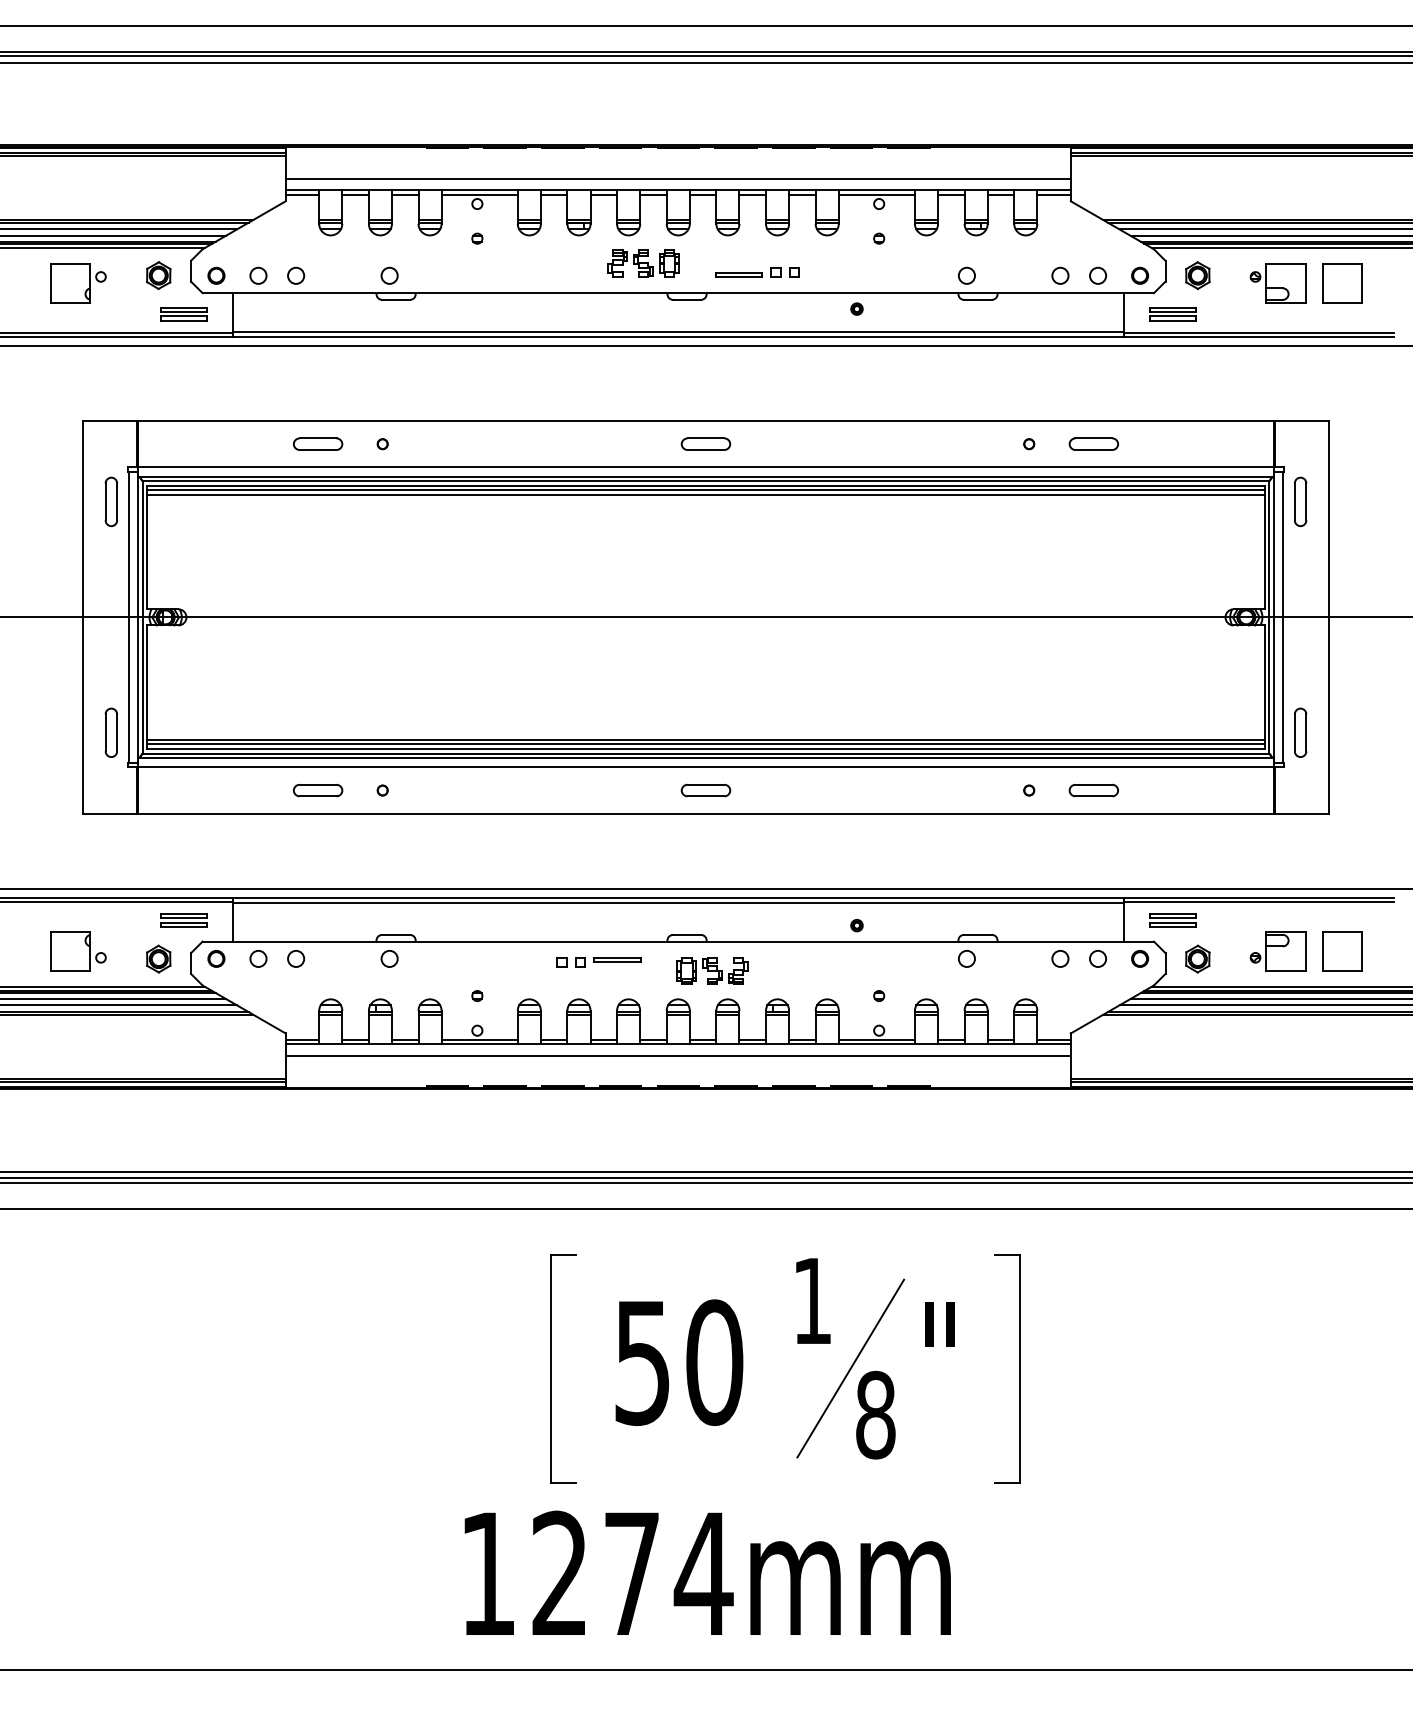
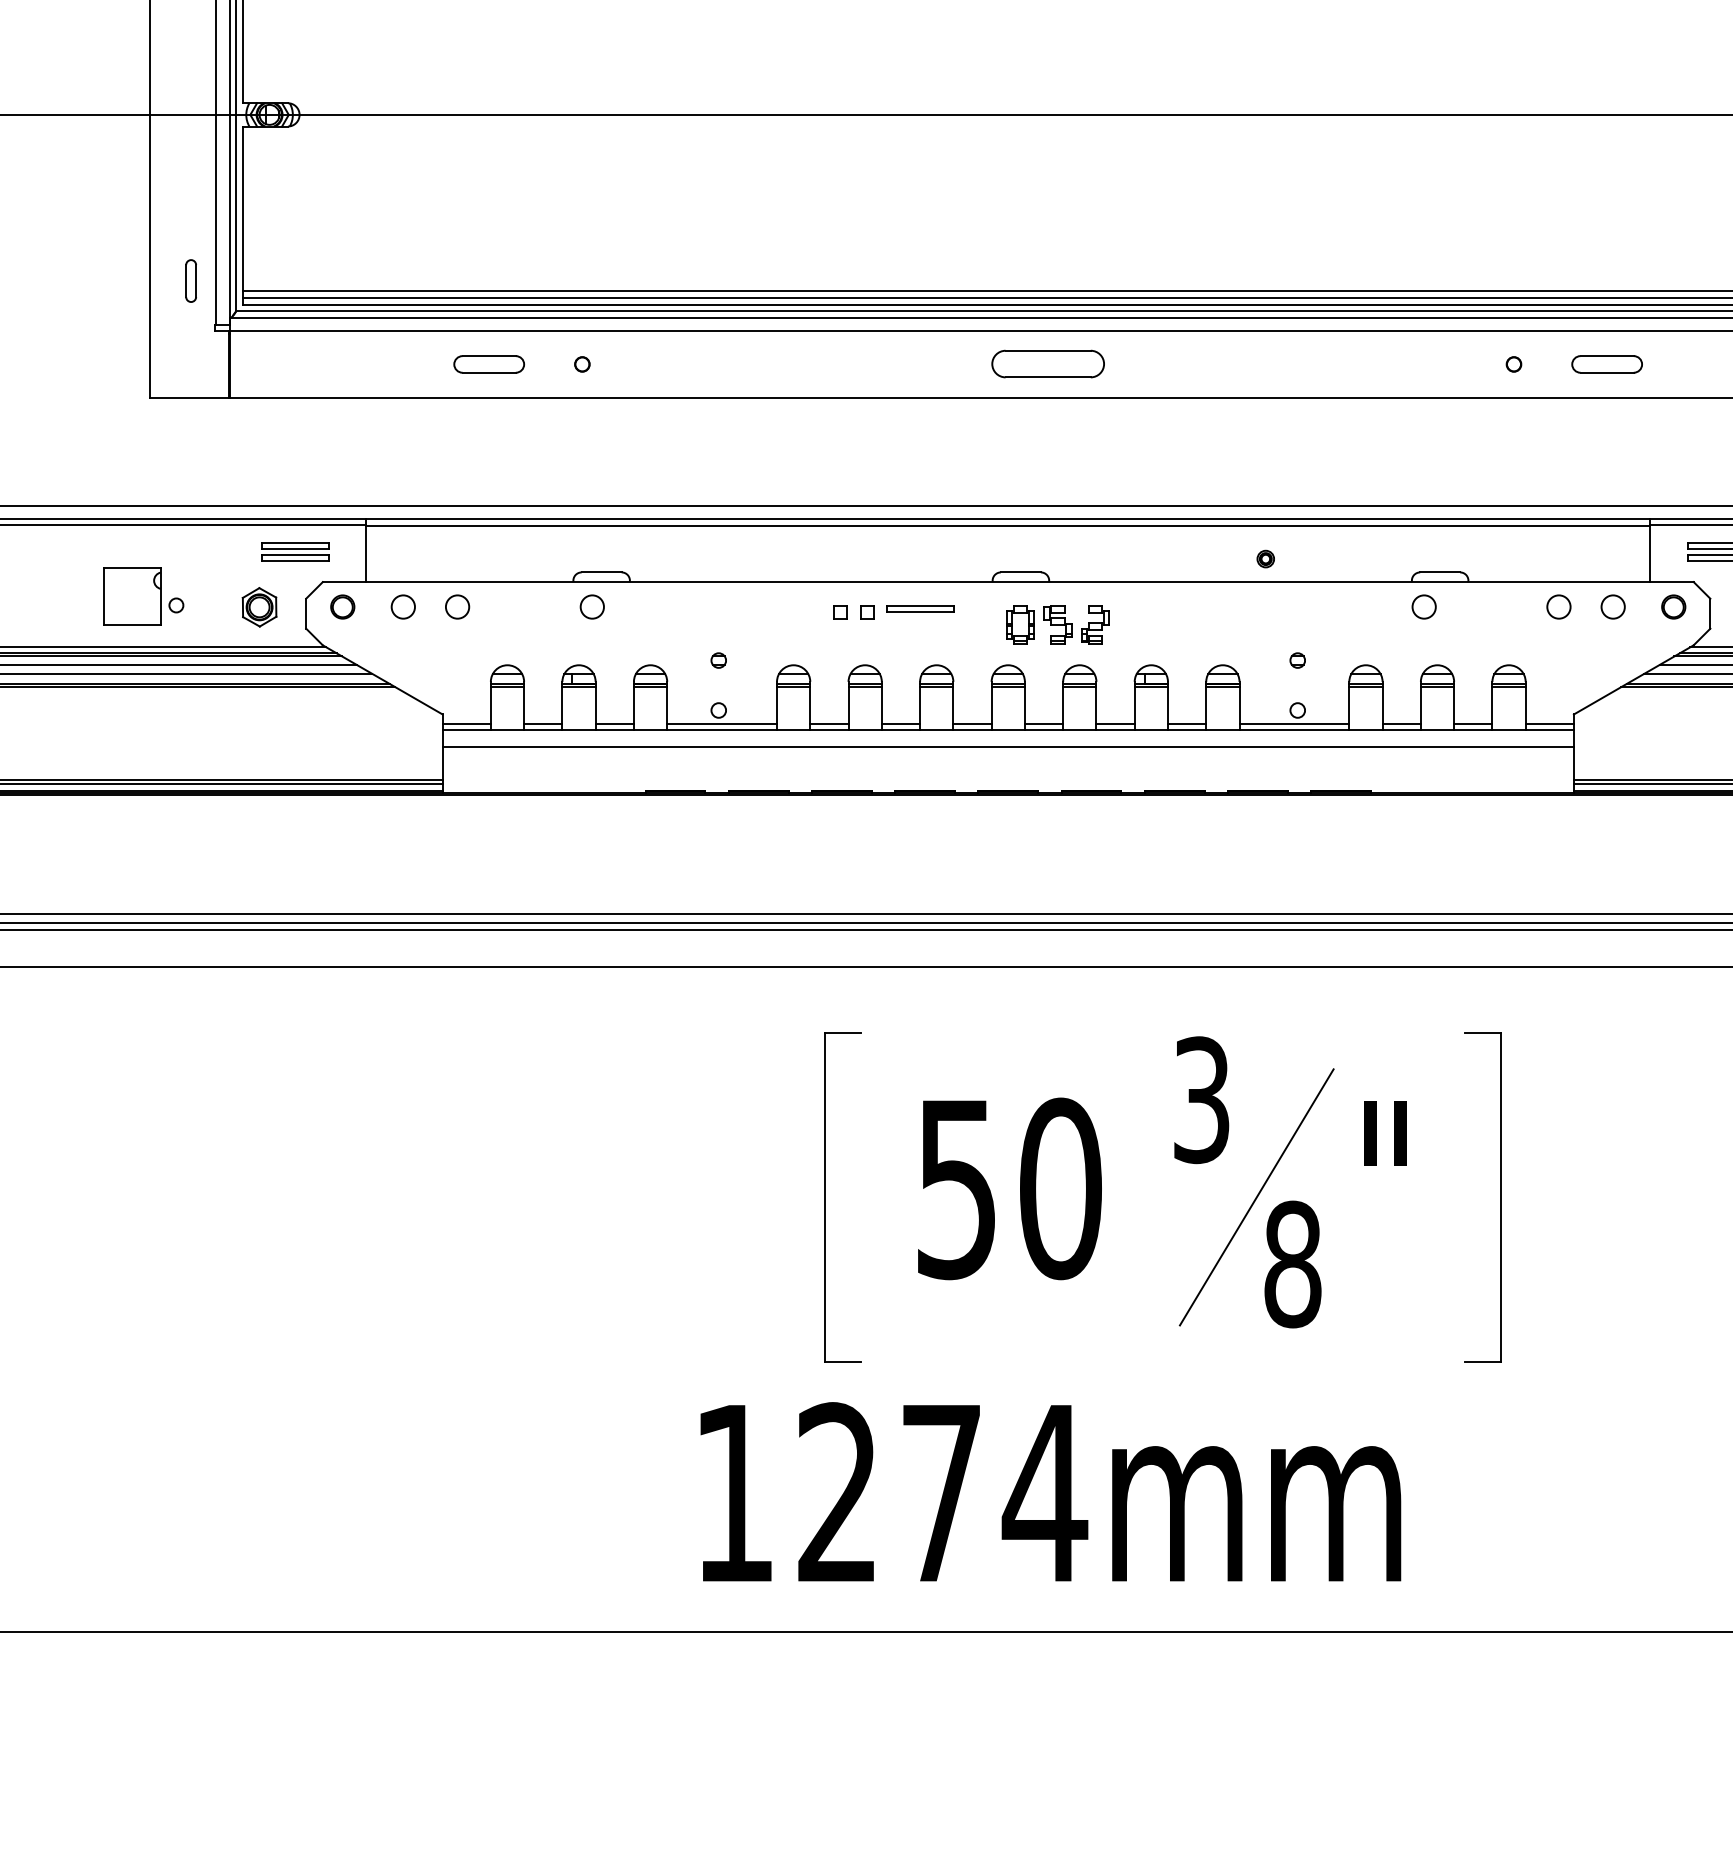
part: (110, 732) -> (190, 280), size x0.6
part: (705, 790) -> (1047, 364), size x1.6
text: (812, 1300) -> (1201, 1099), 1 -> 3

